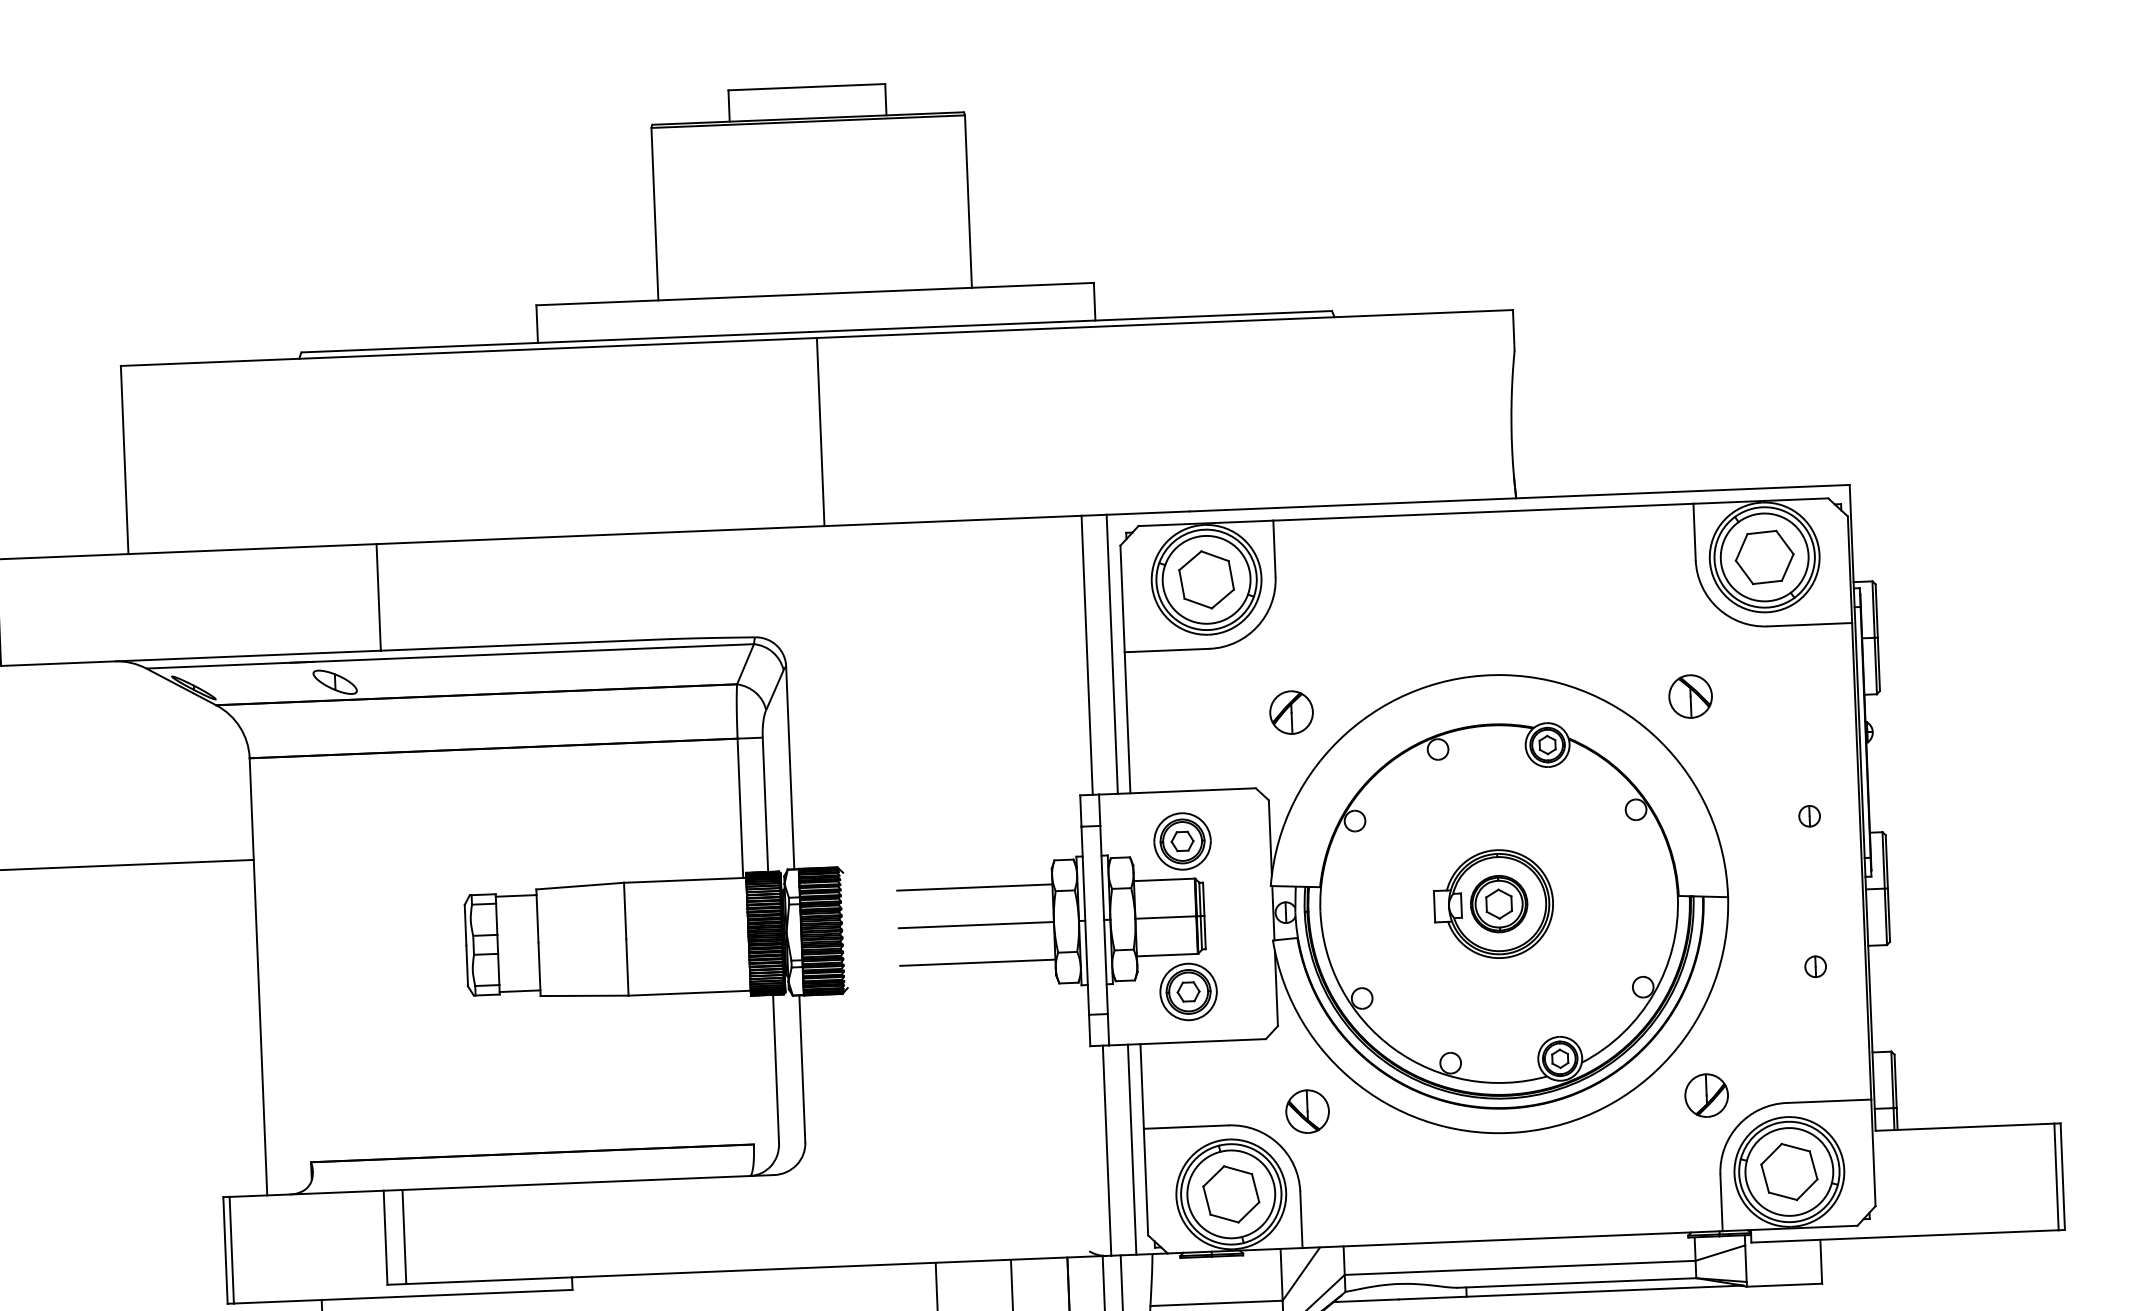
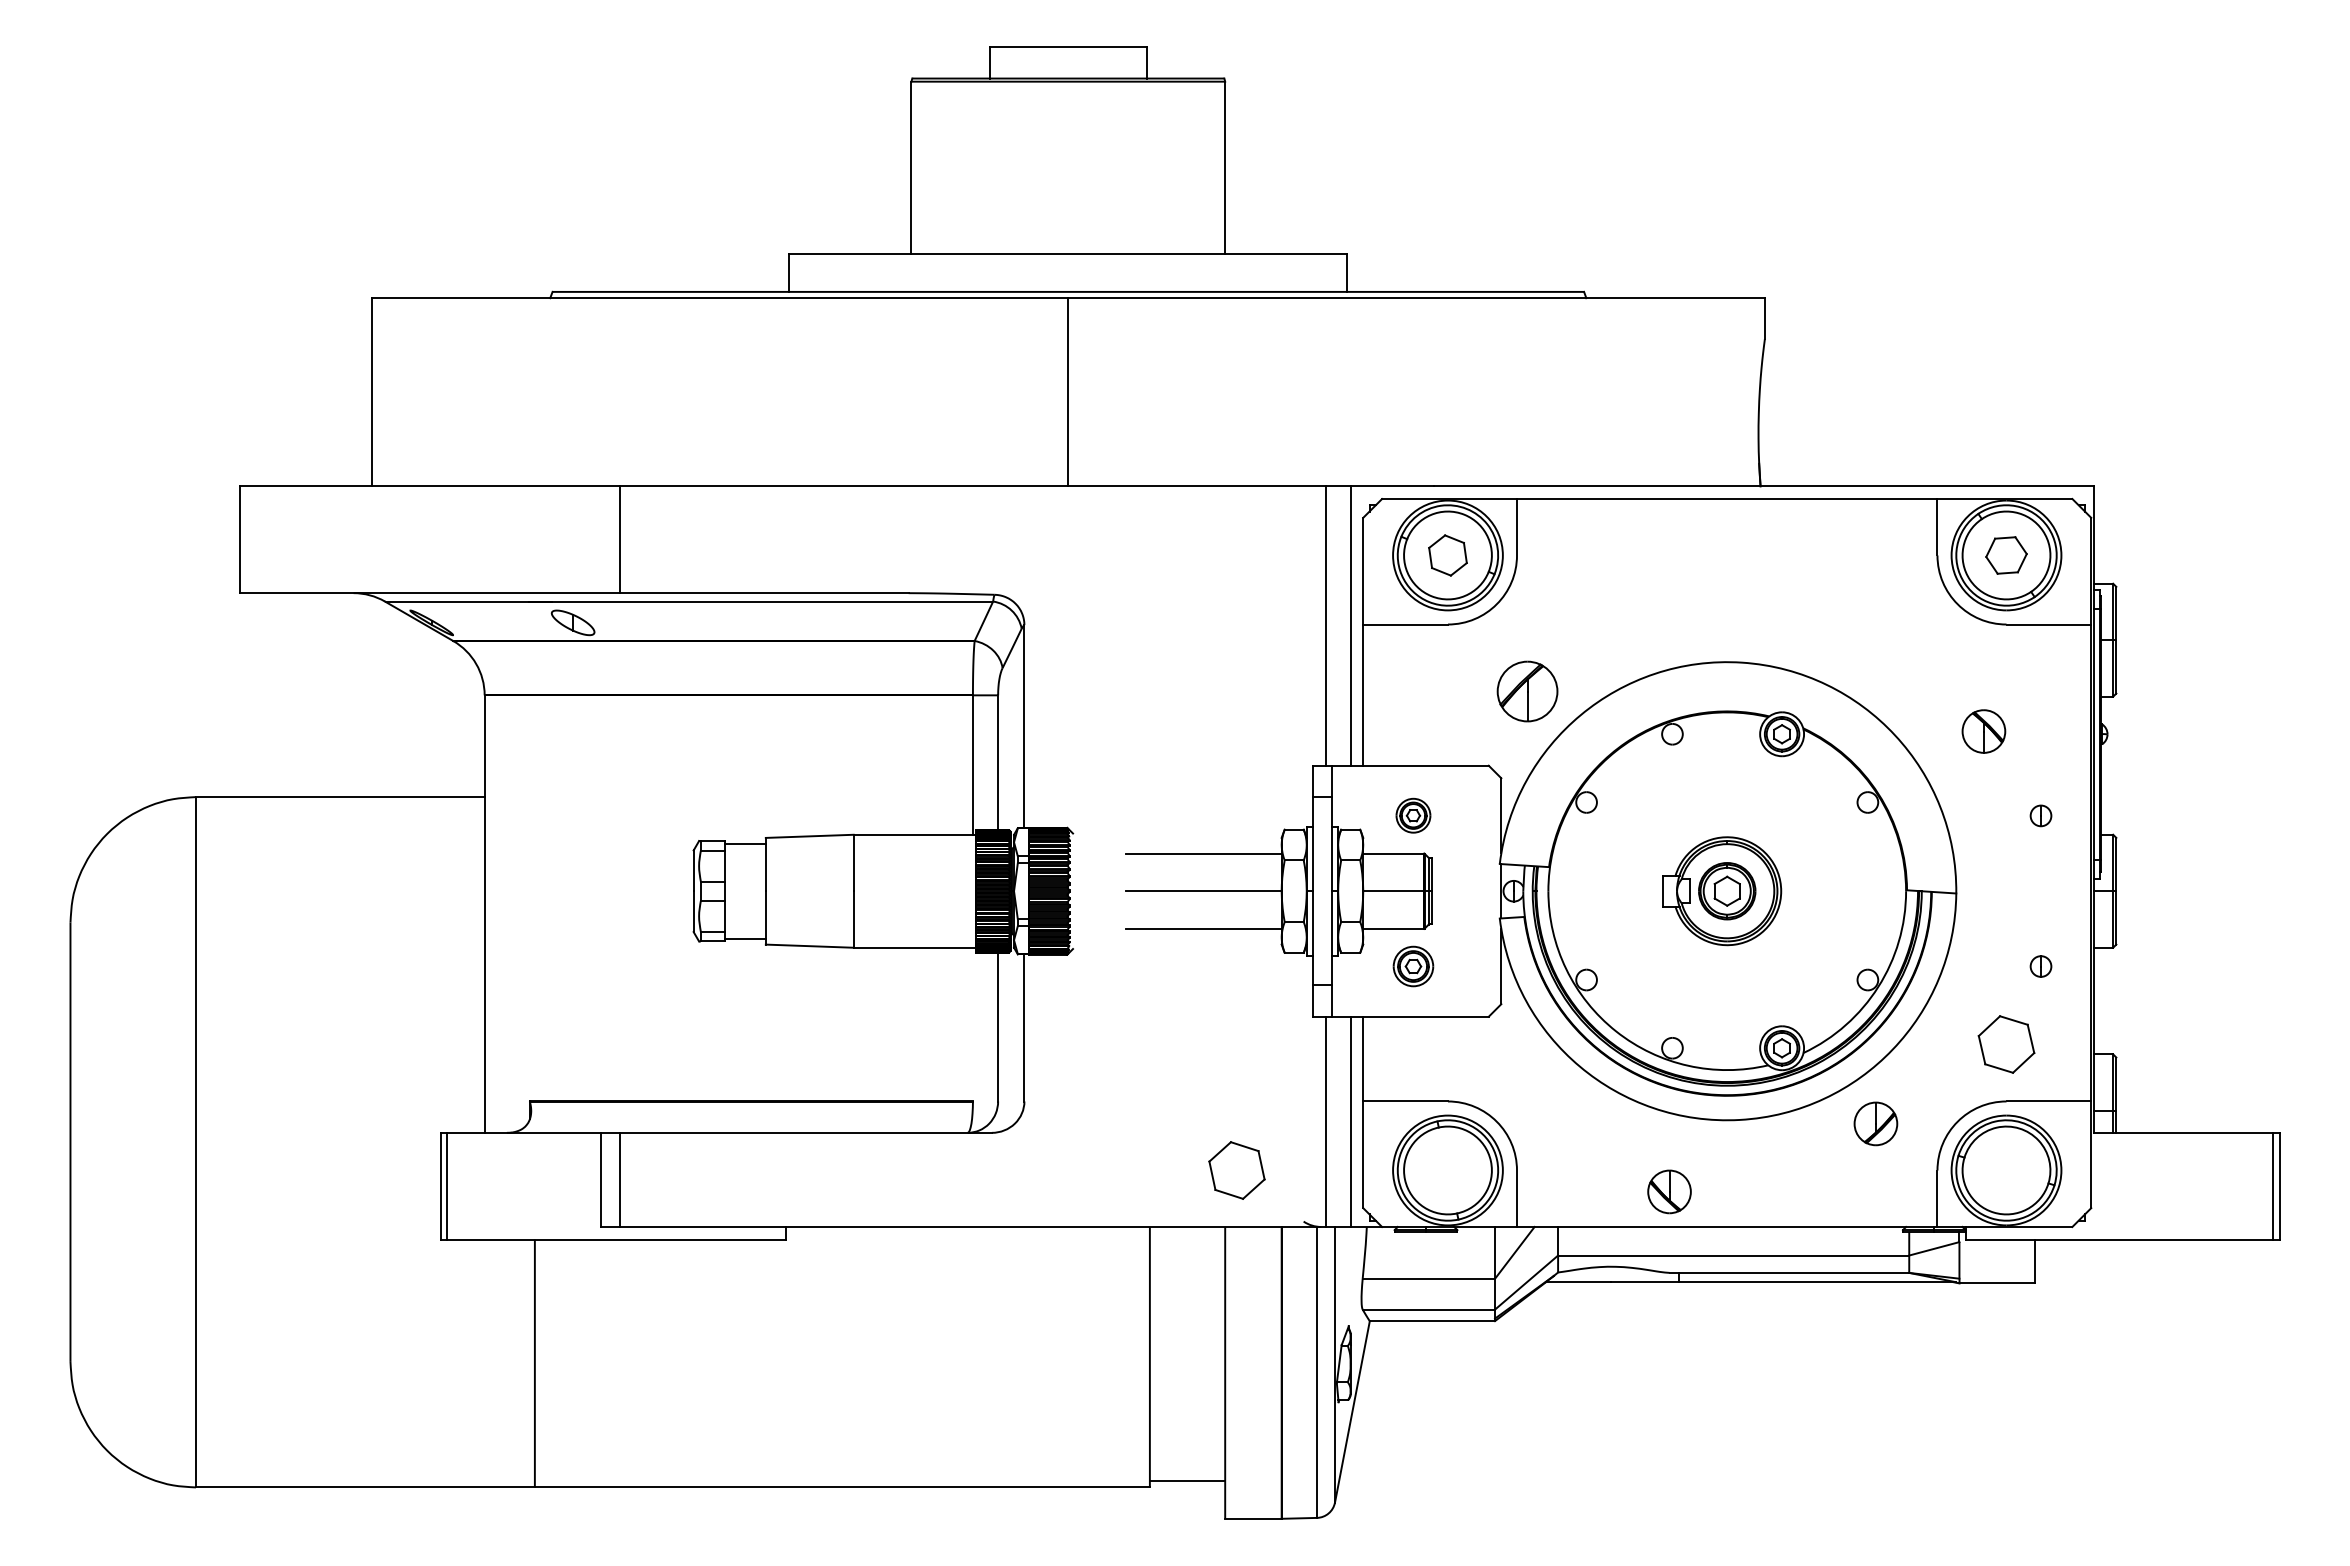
part: (1764, 557) -> (2006, 555), size x0.7
part: (1206, 579) -> (1447, 555), size x0.7
part: (1690, 696) -> (1983, 731), moved
part: (1291, 712) -> (1527, 691), size x1.4
part: (1182, 841) -> (1413, 815), size x0.6
part: (1188, 991) -> (1413, 966), size x0.7
part: (1706, 1095) -> (1875, 1123), moved
part: (1307, 1111) -> (1669, 1191), moved
part: (1789, 1171) -> (2006, 1044), moved
part: (1230, 1194) -> (1236, 1170), moved

